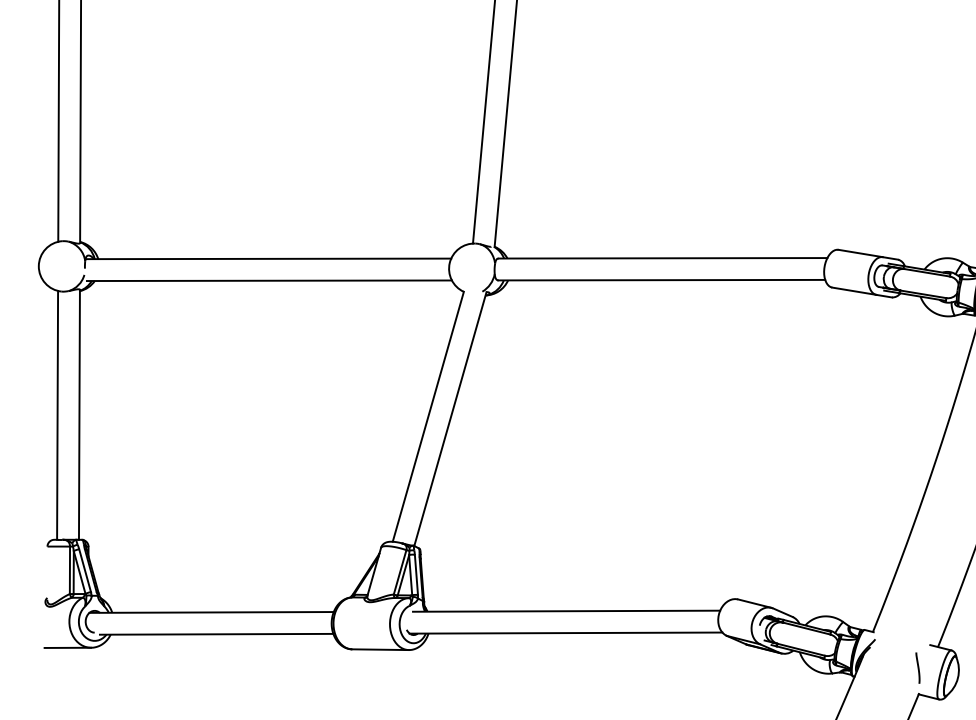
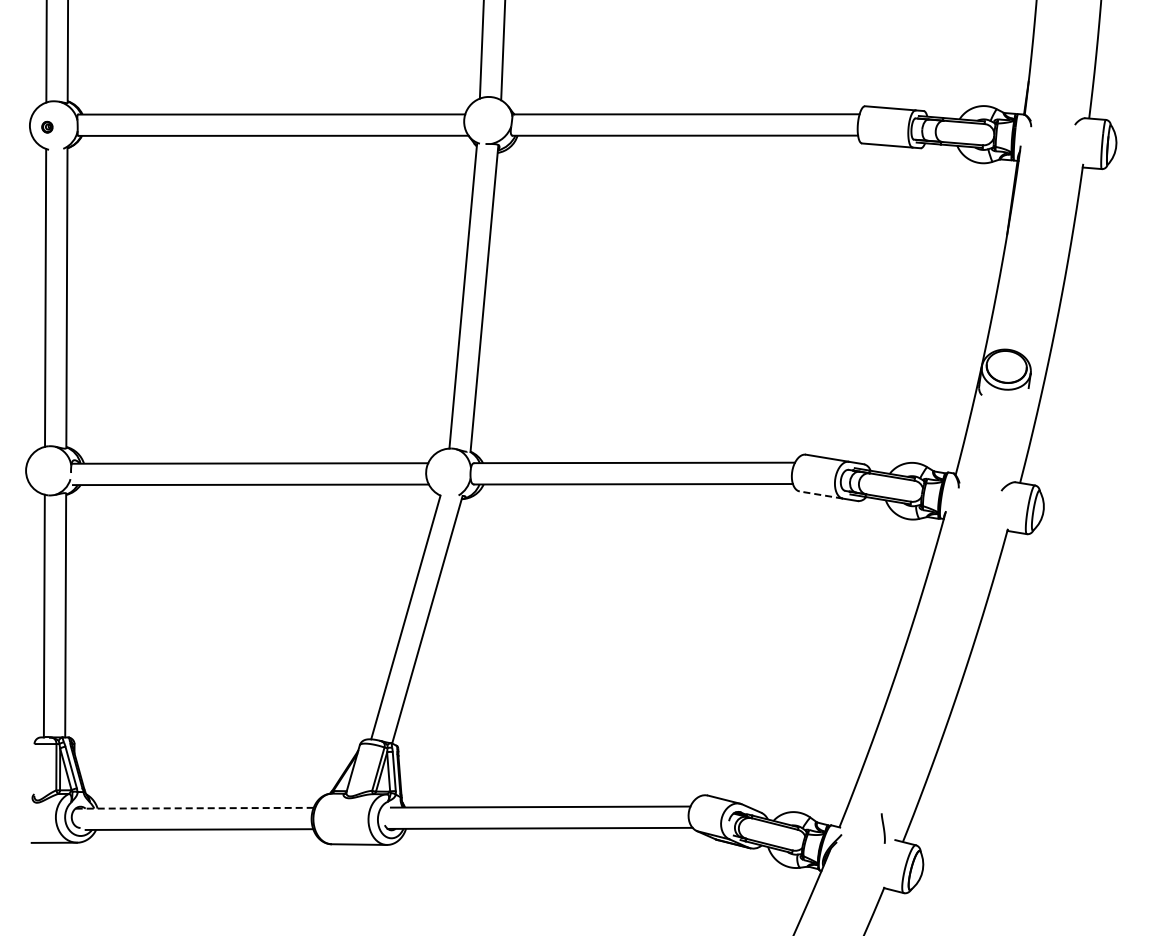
line: (854, 291) -> (821, 495), solid -> dashed
line: (211, 612) -> (194, 808), solid -> dashed
curve: (917, 667) -> (882, 827), moved

